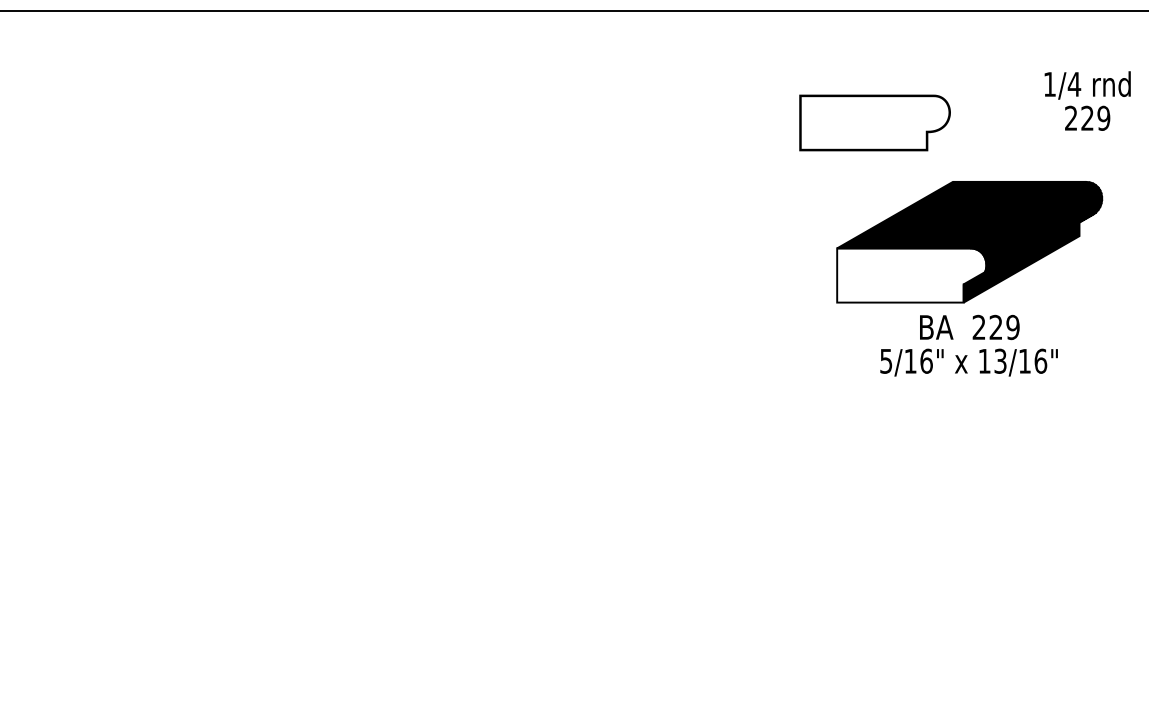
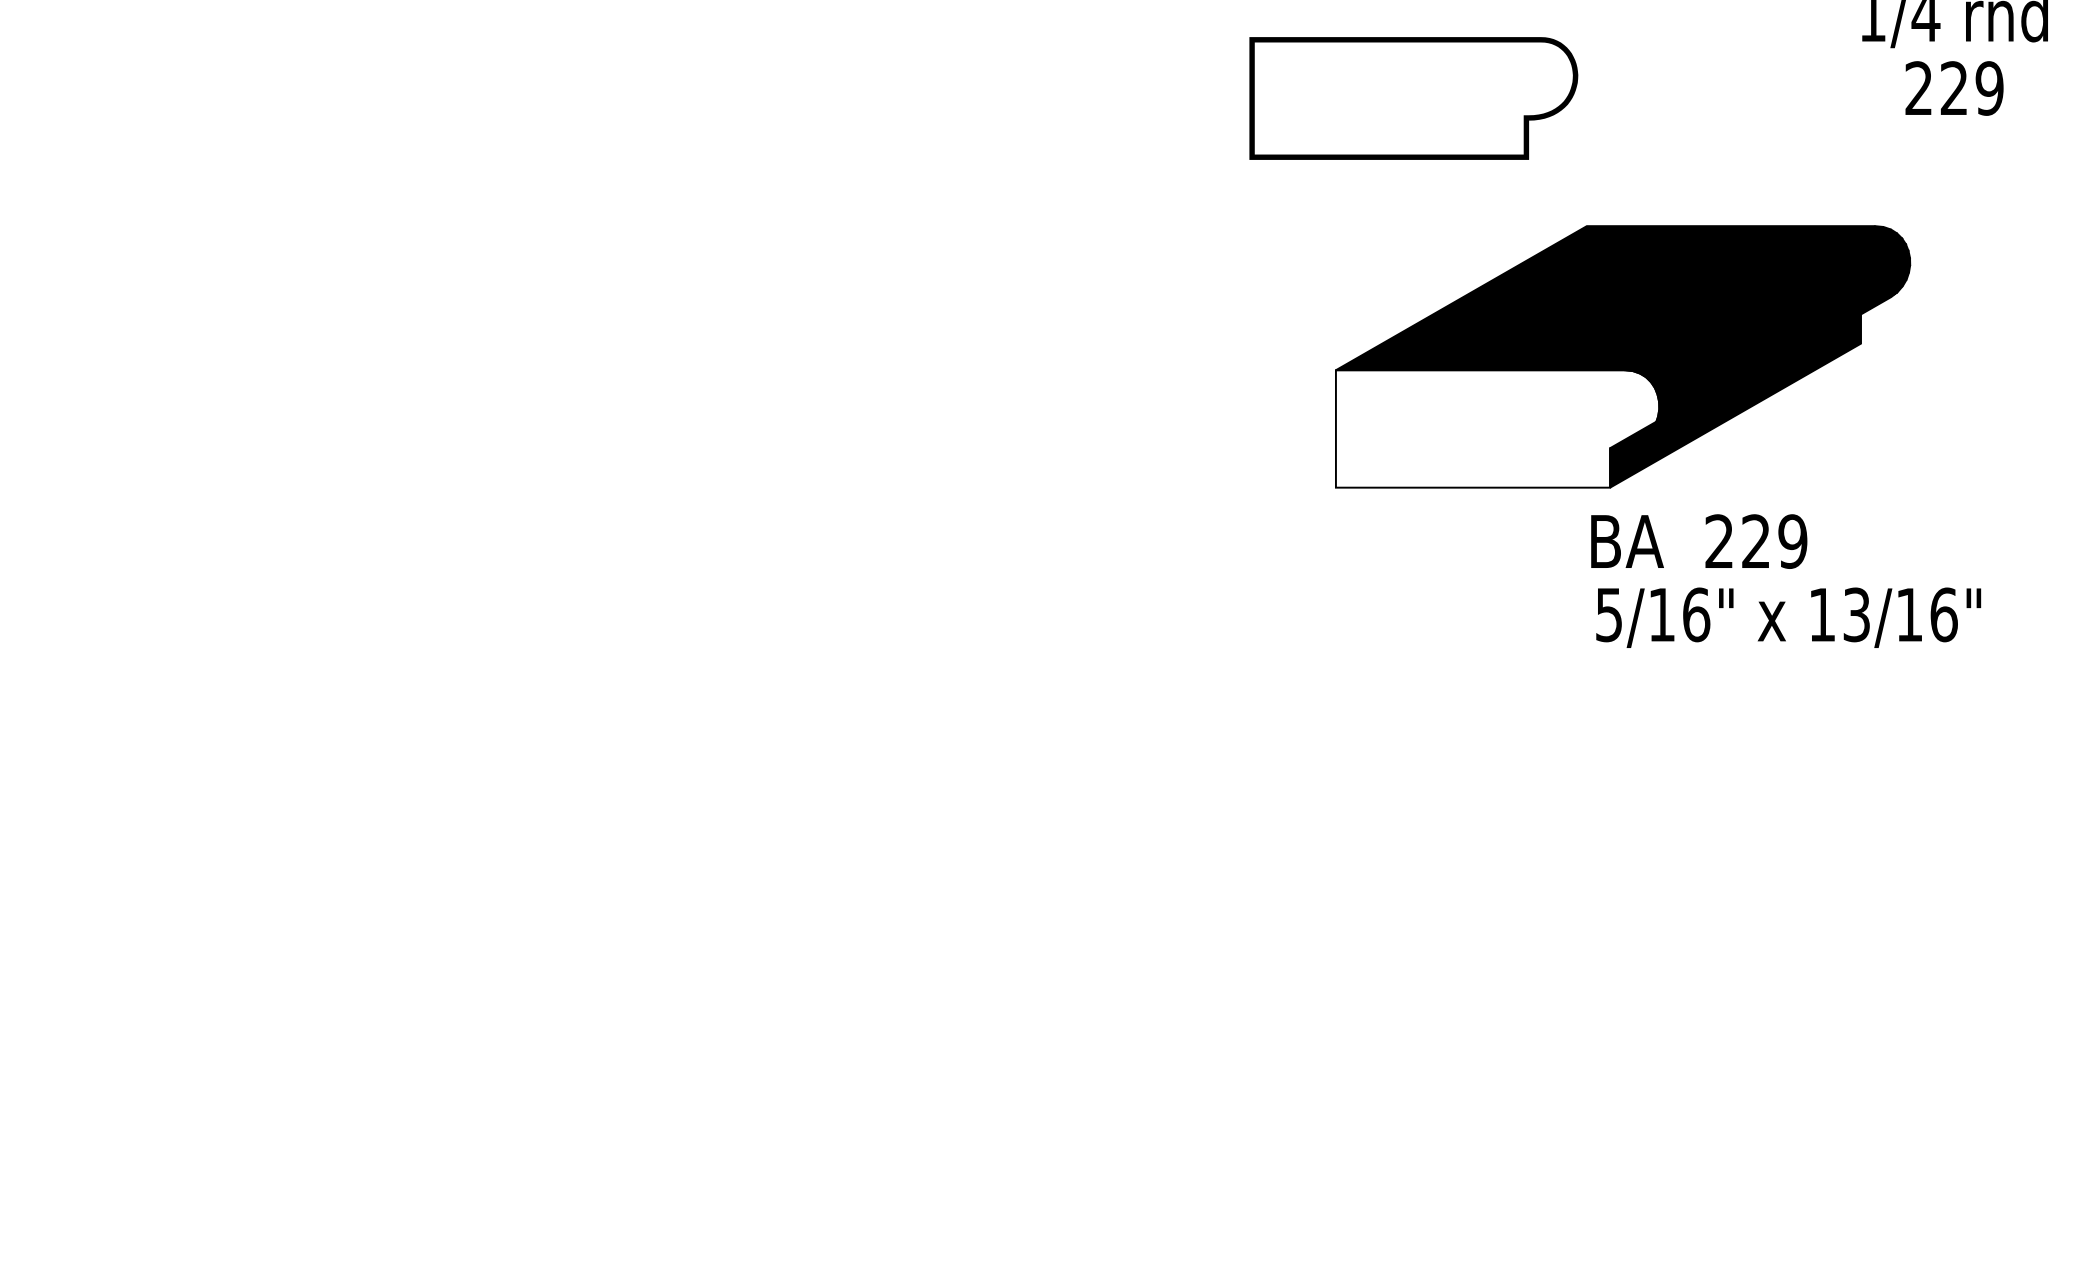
part: (874, 122) -> (1412, 97), moved
part: (969, 242) -> (1622, 357), moved
text: (968, 362) -> (1787, 617), moved

